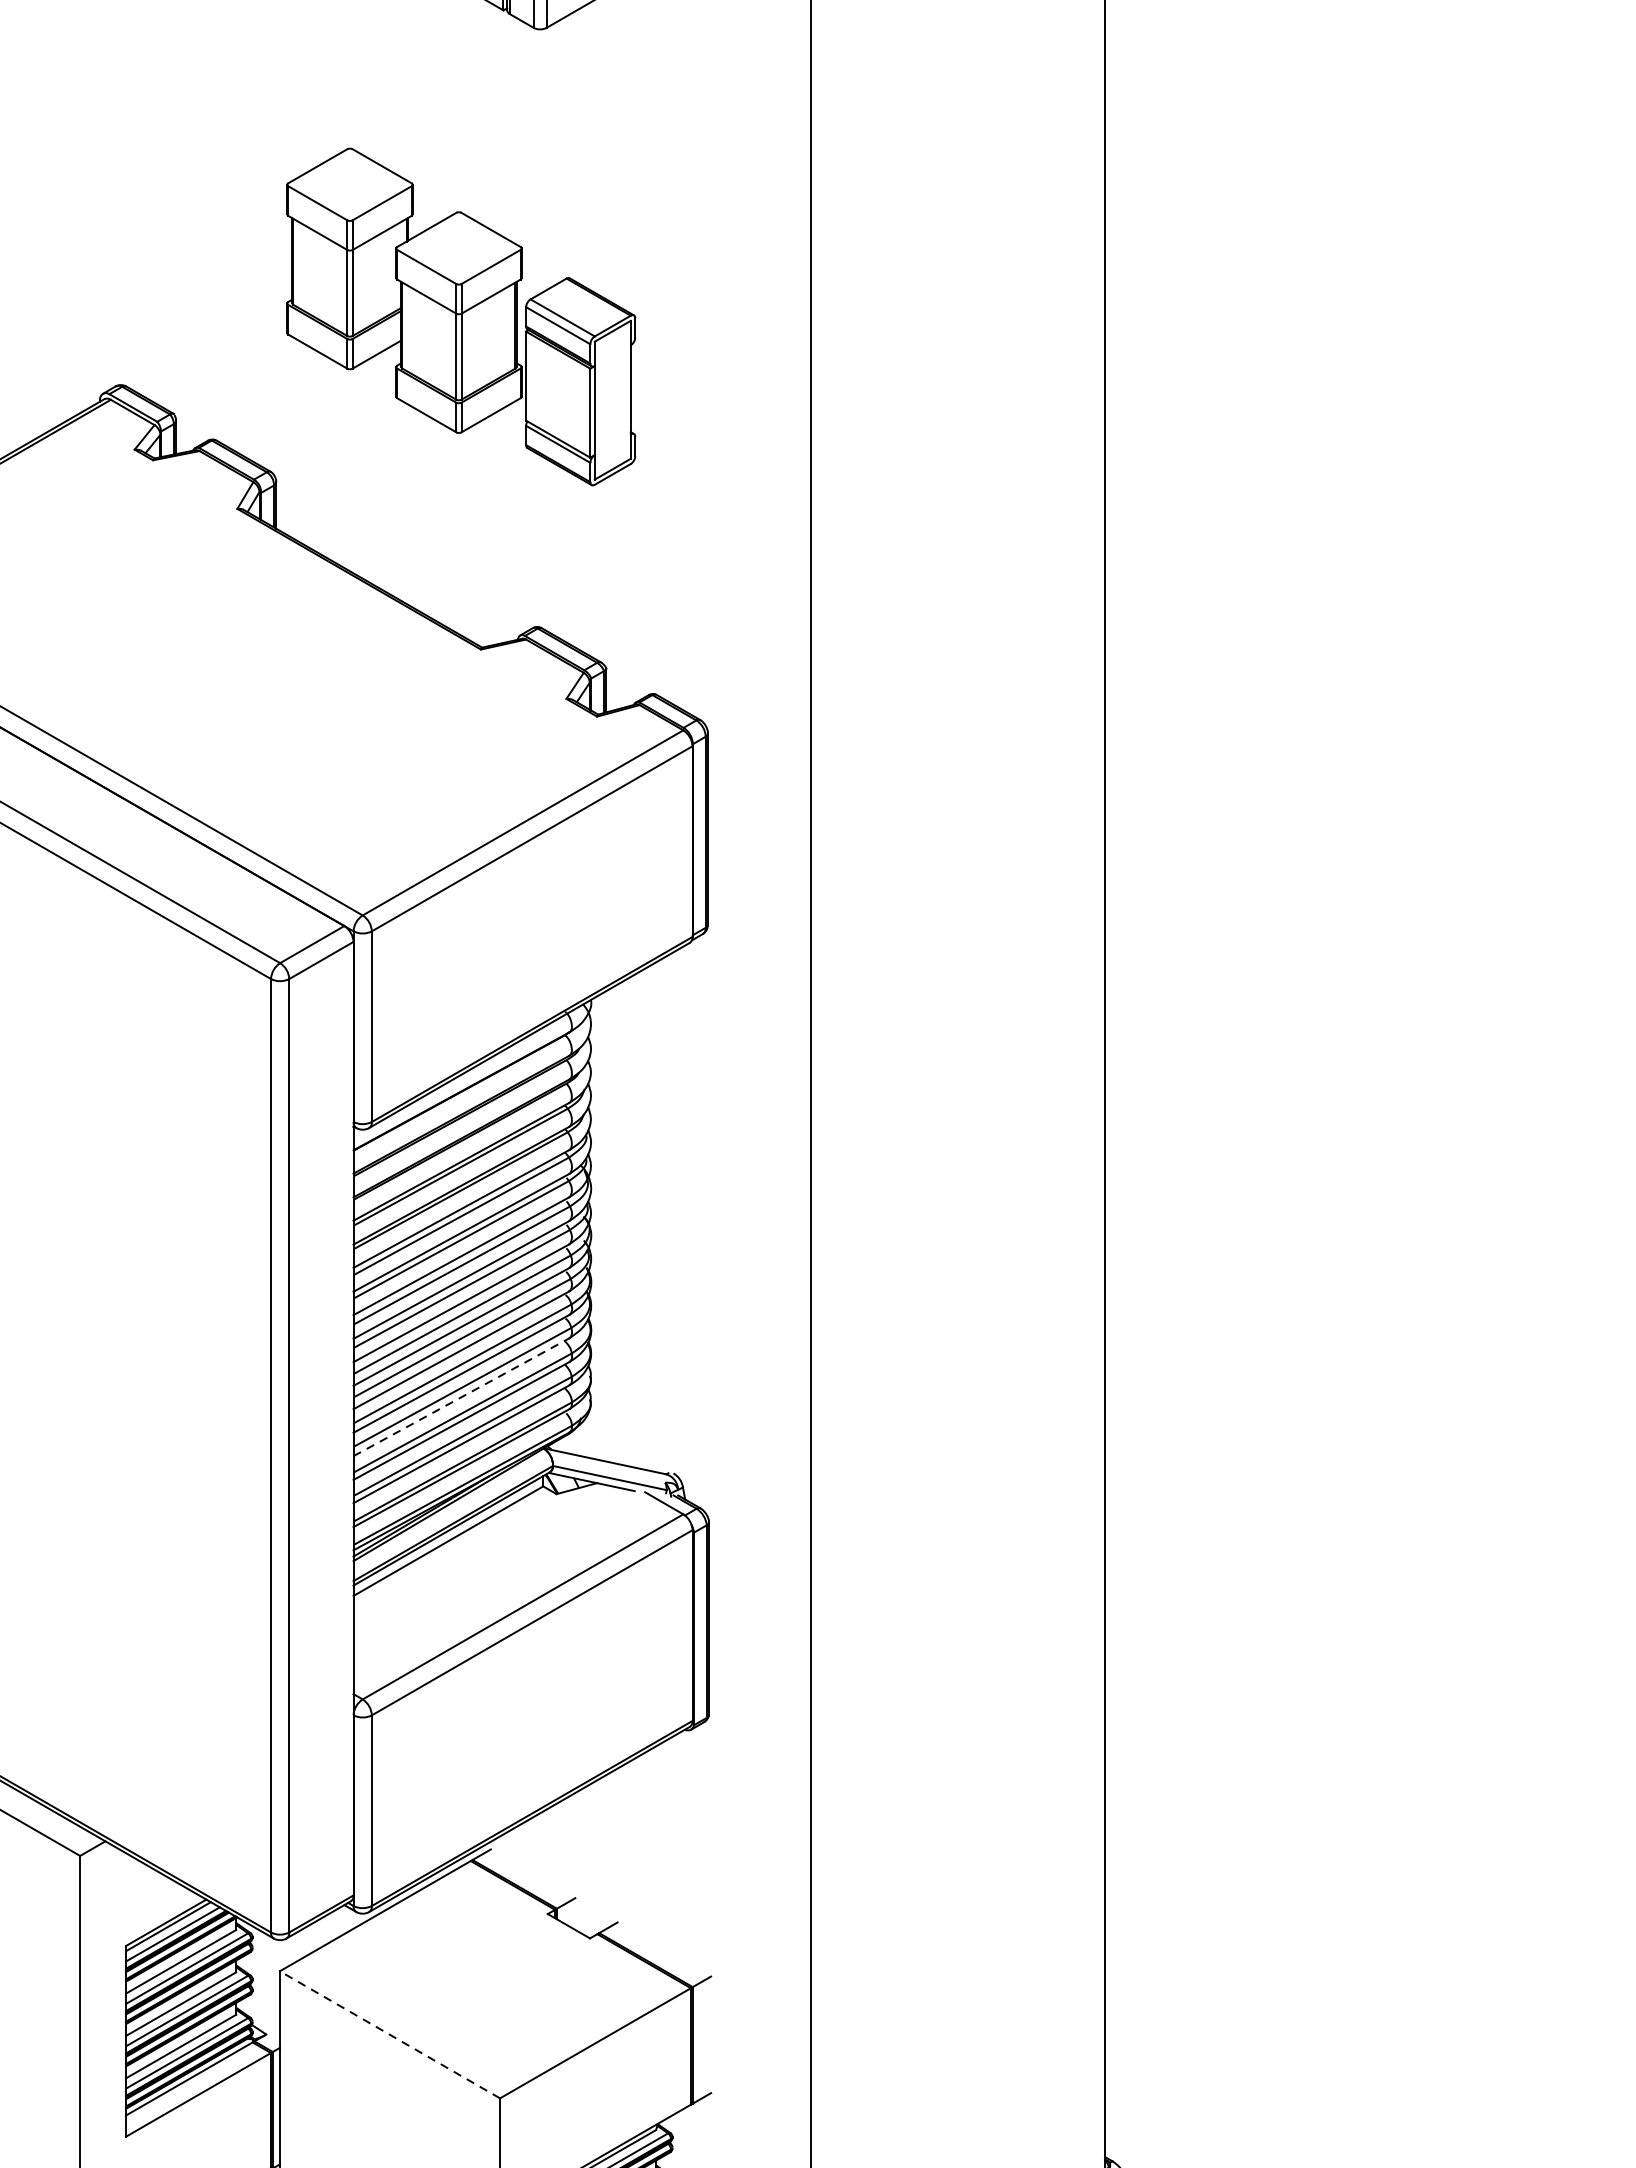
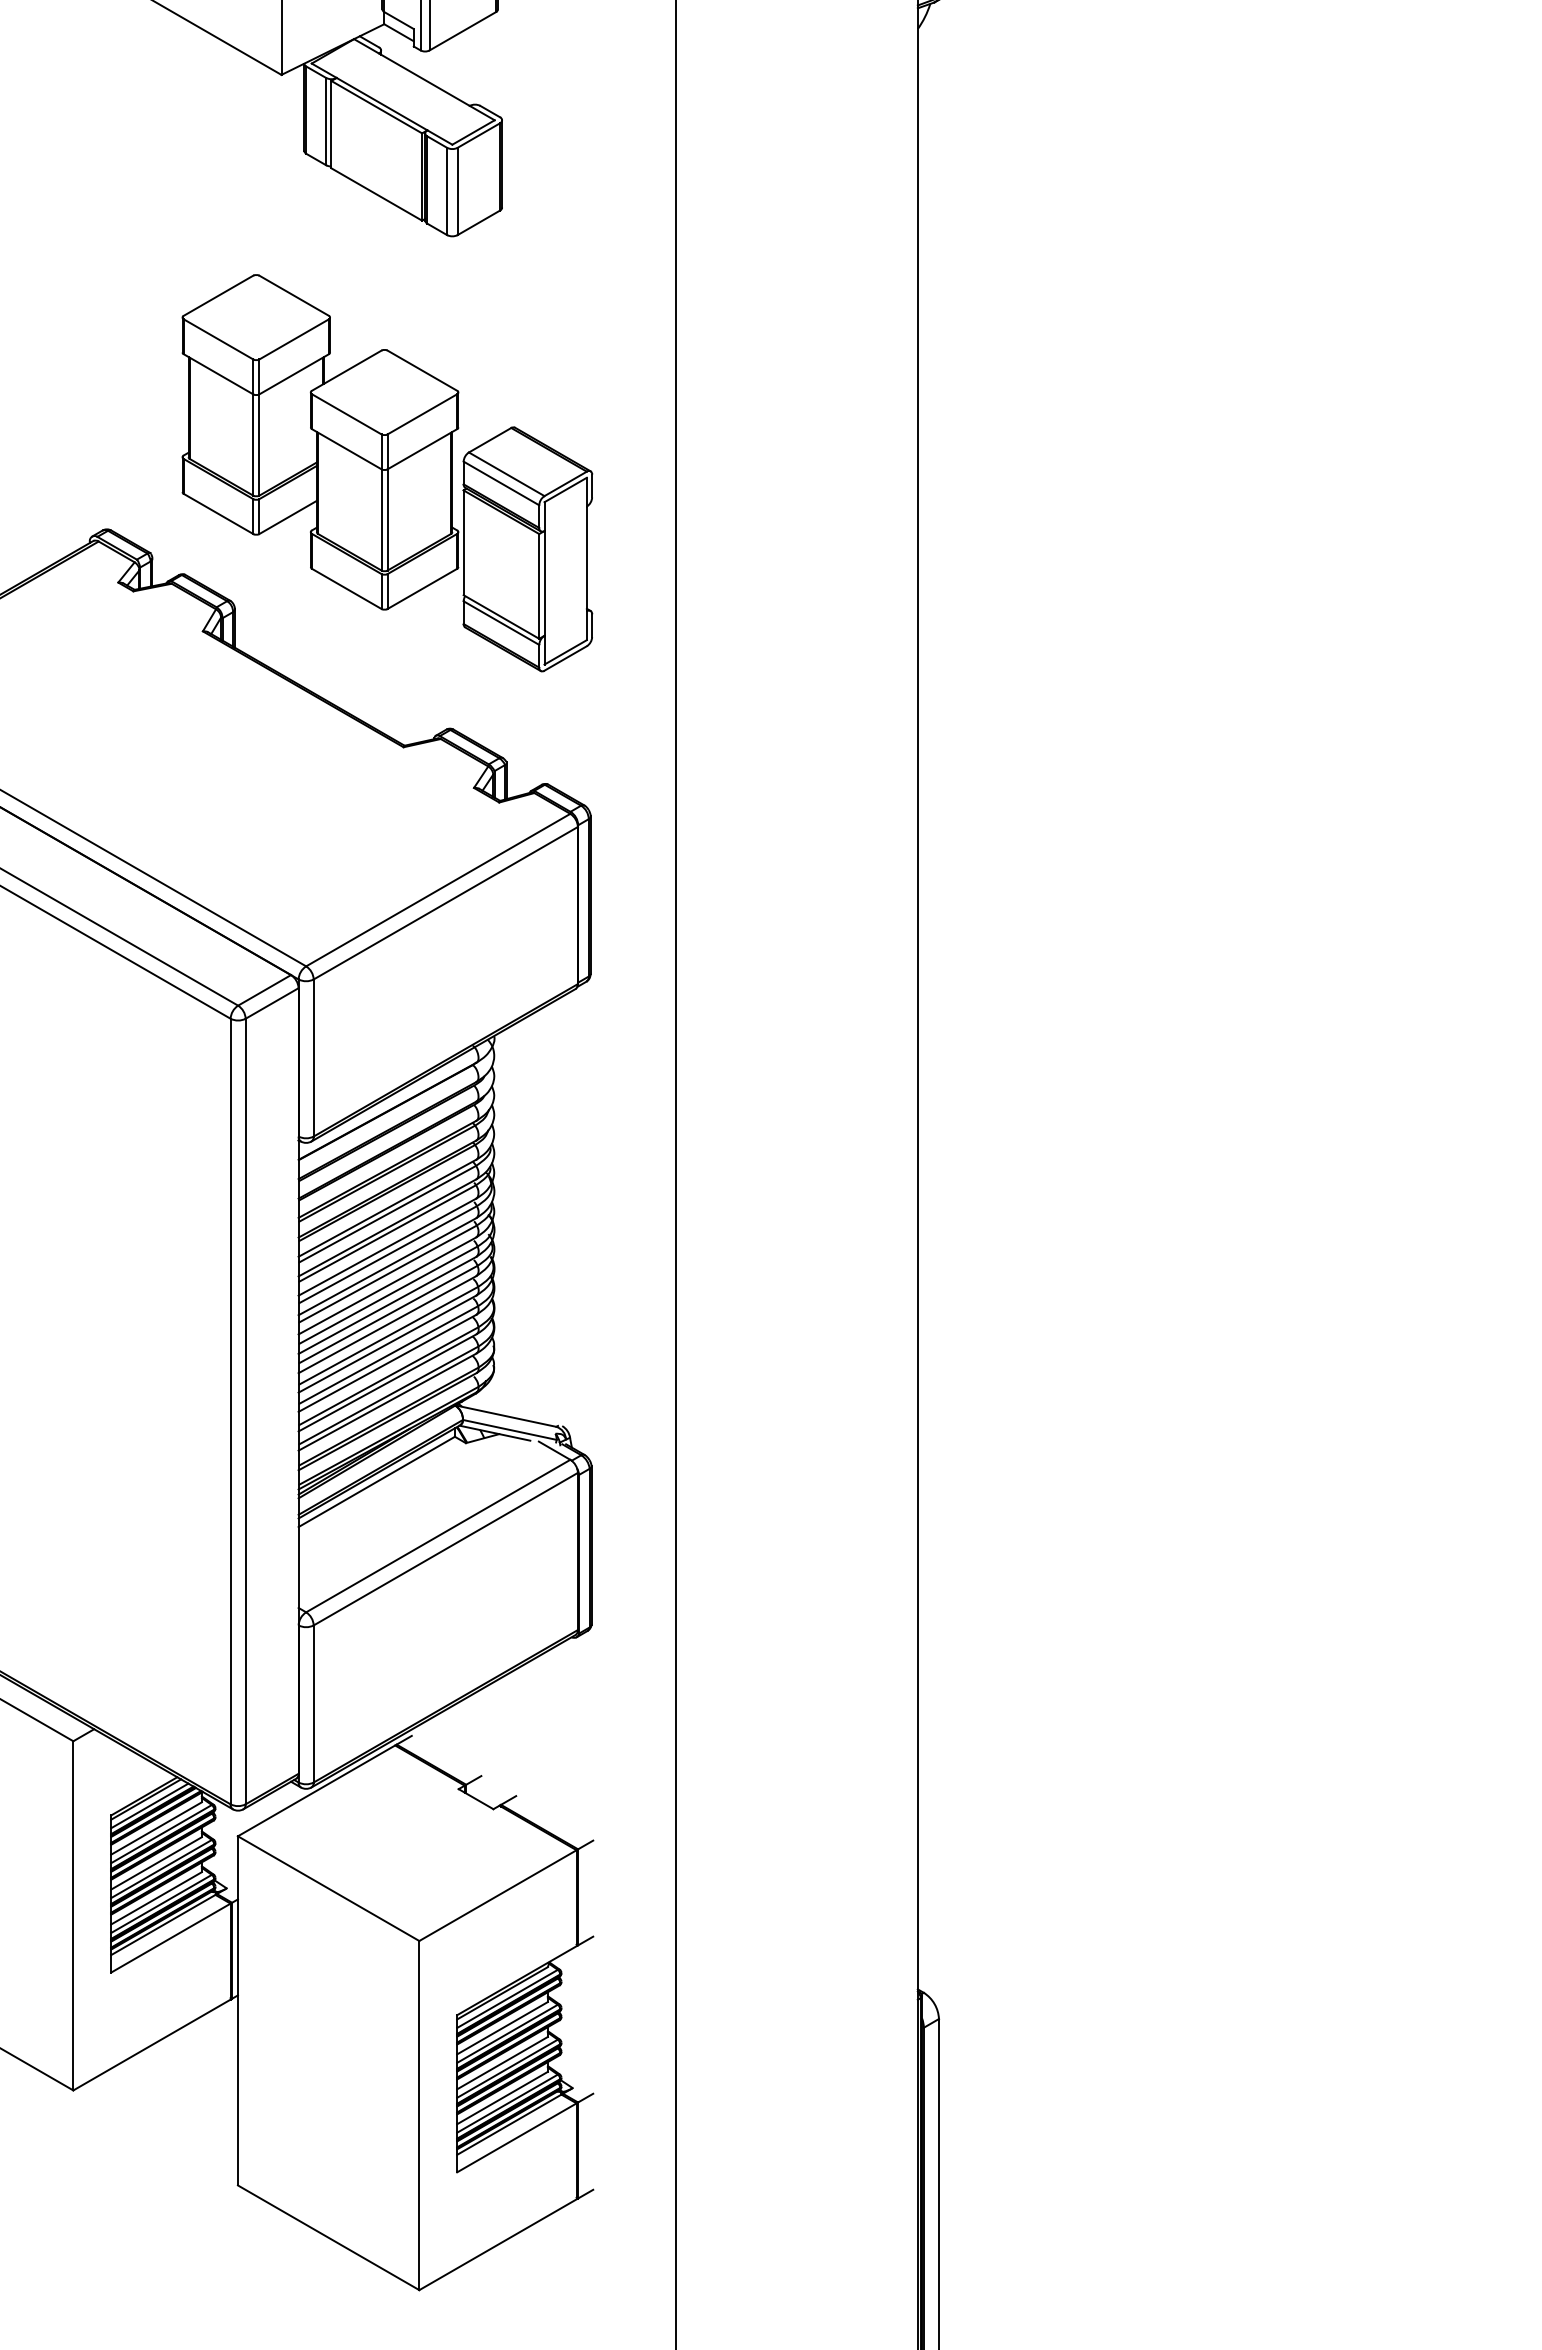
part: (461, 317) -> (387, 473), size x1.43
line: (461, 1397) -> (387, 1363), dashed -> solid
line: (389, 2034) -> (328, 1888), dashed -> solid

